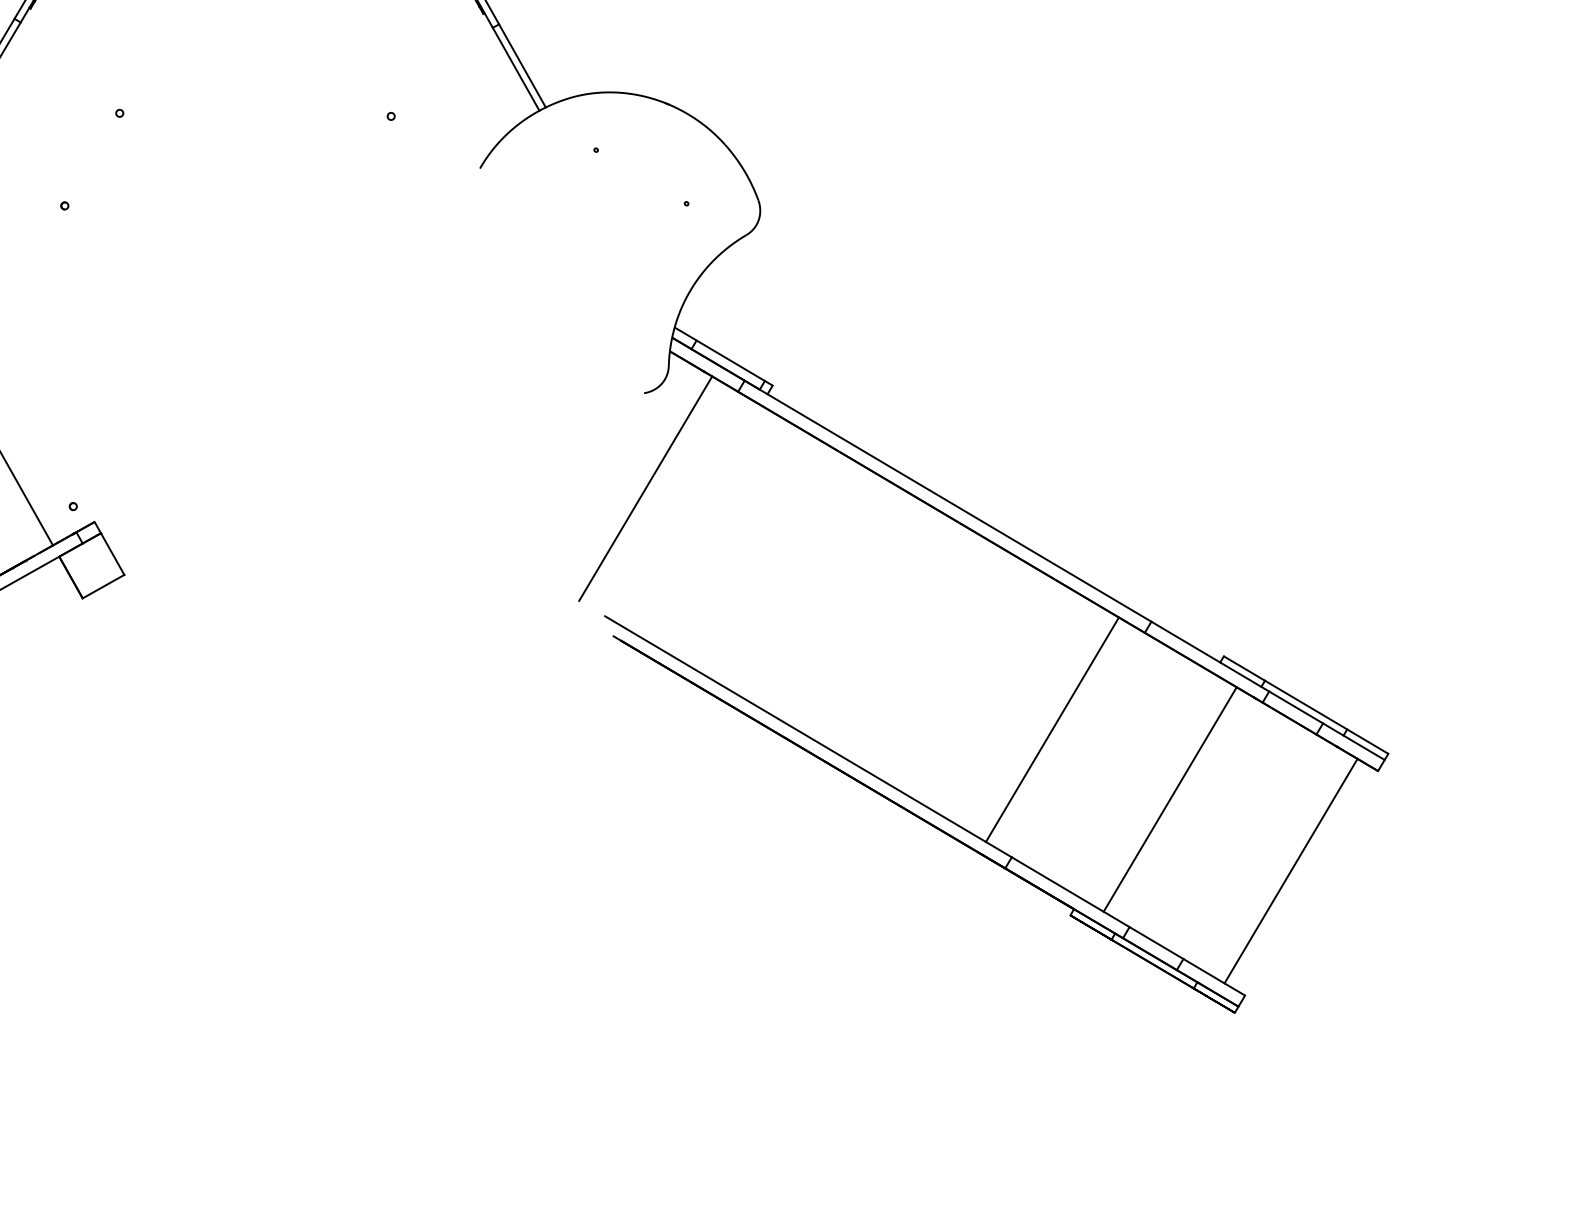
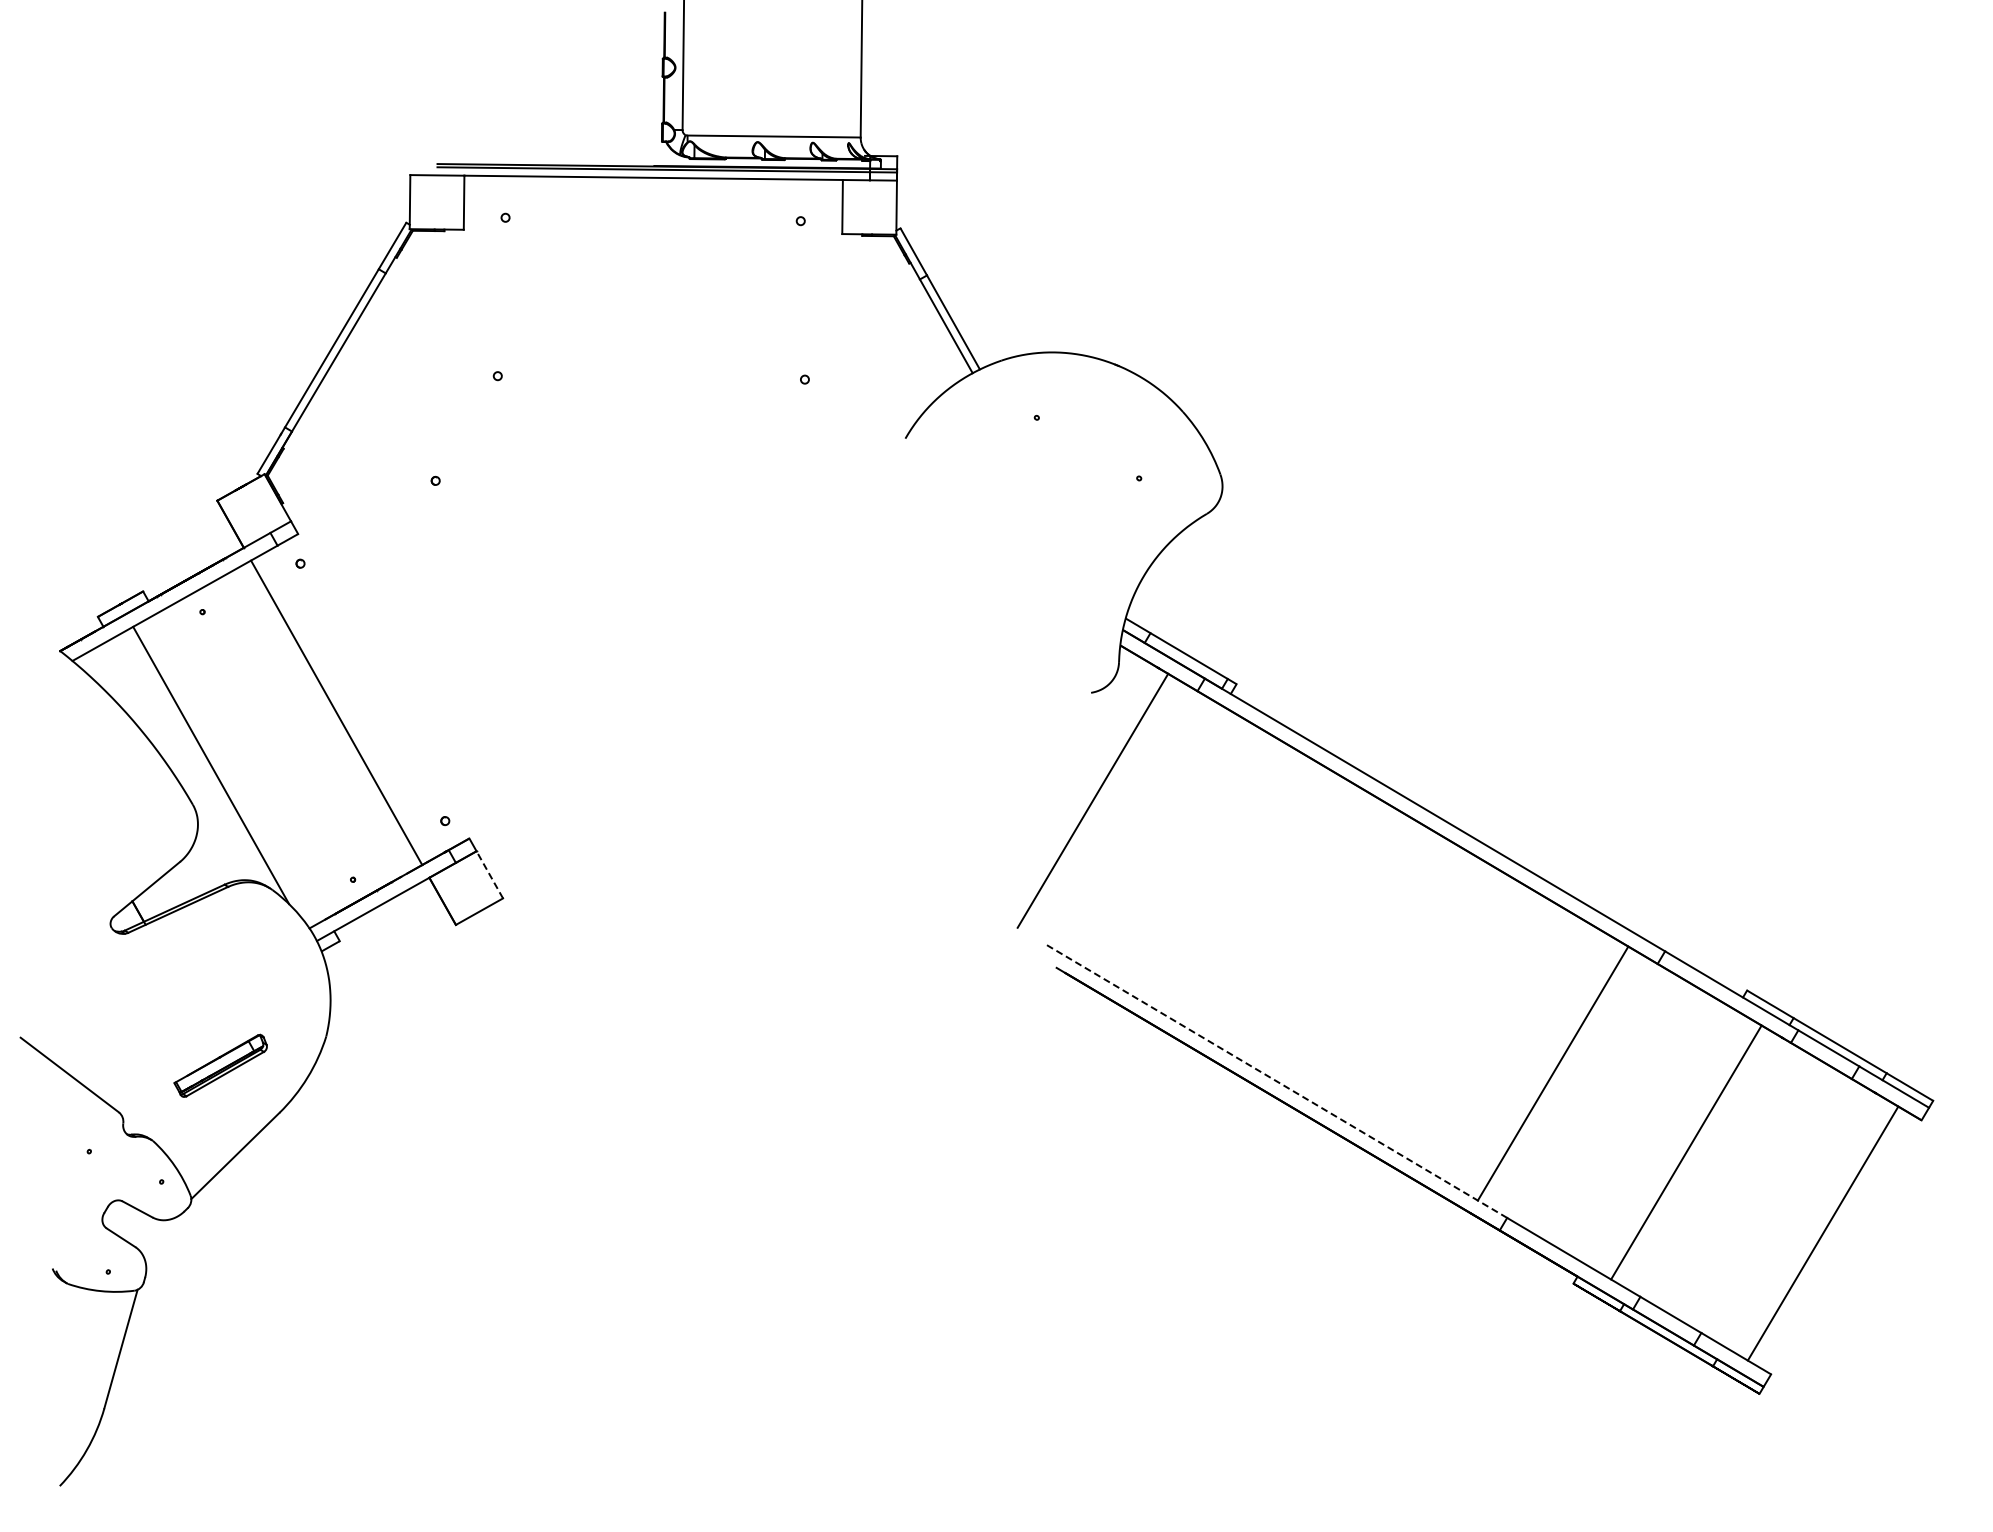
line: (112, 553) -> (489, 874), solid -> dashed
line: (808, 736) -> (1277, 1081), solid -> dashed

